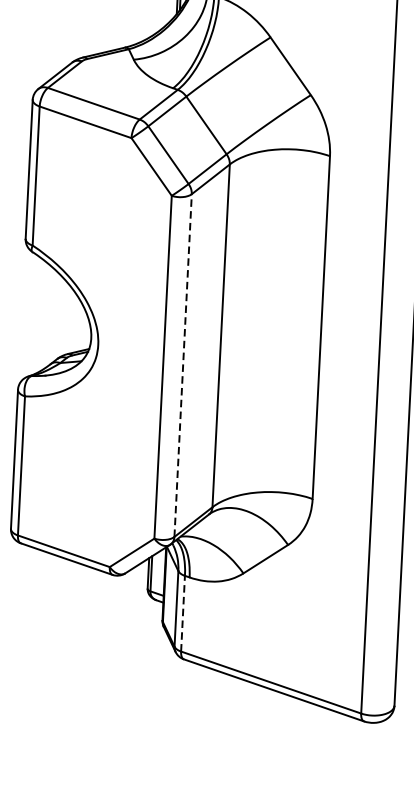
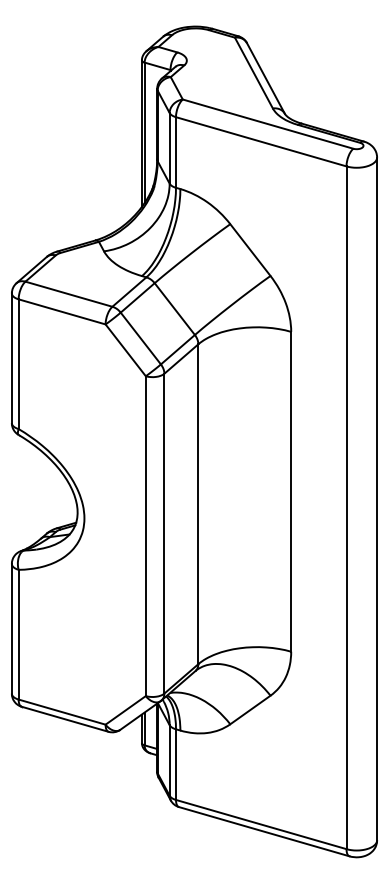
line: (183, 365) -> (164, 533), dashed -> solid
line: (183, 613) -> (176, 764), dashed -> solid

